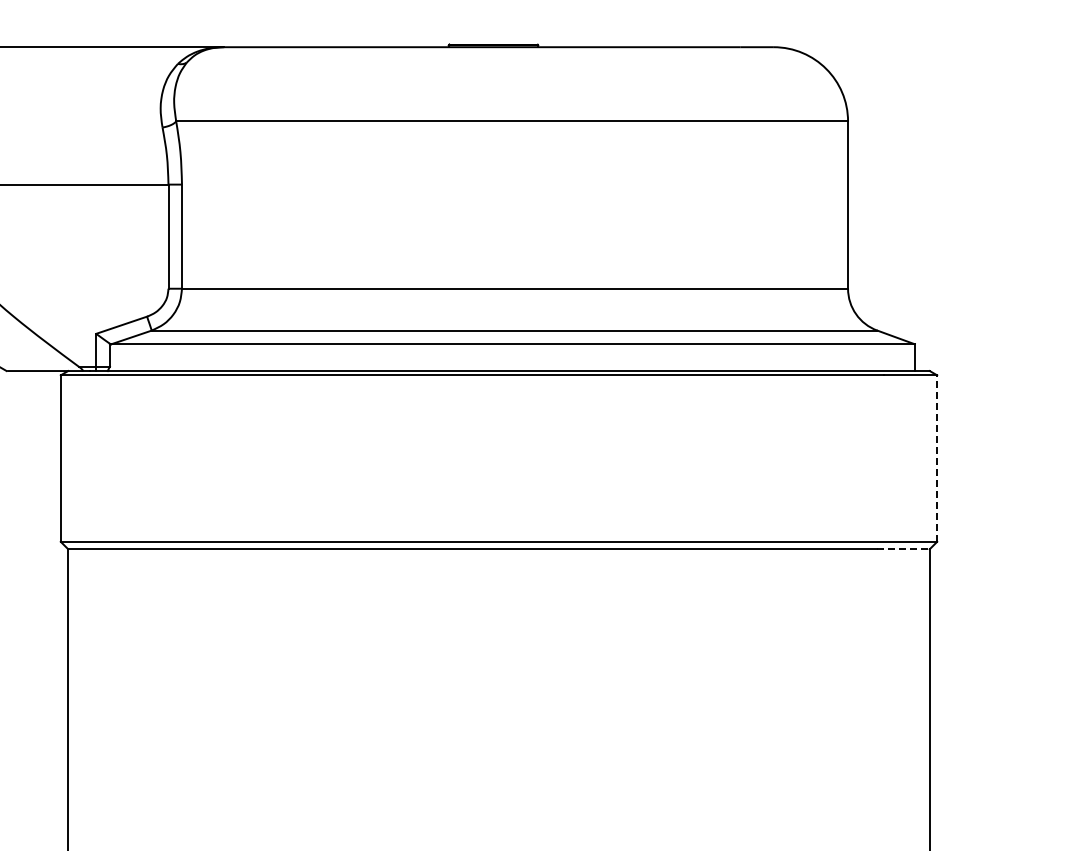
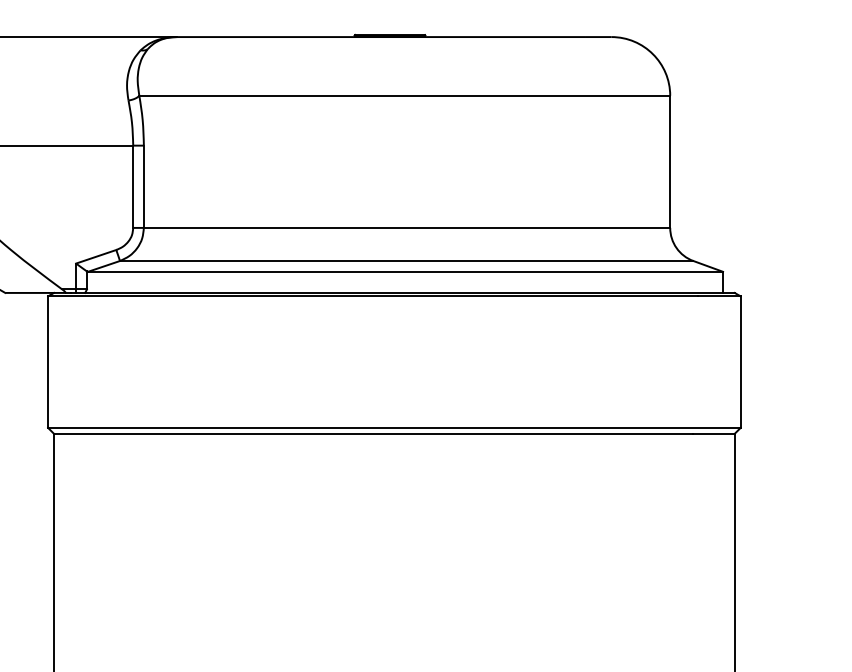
line: (937, 458) -> (740, 362), dashed -> solid
line: (903, 549) -> (714, 433), dashed -> solid

